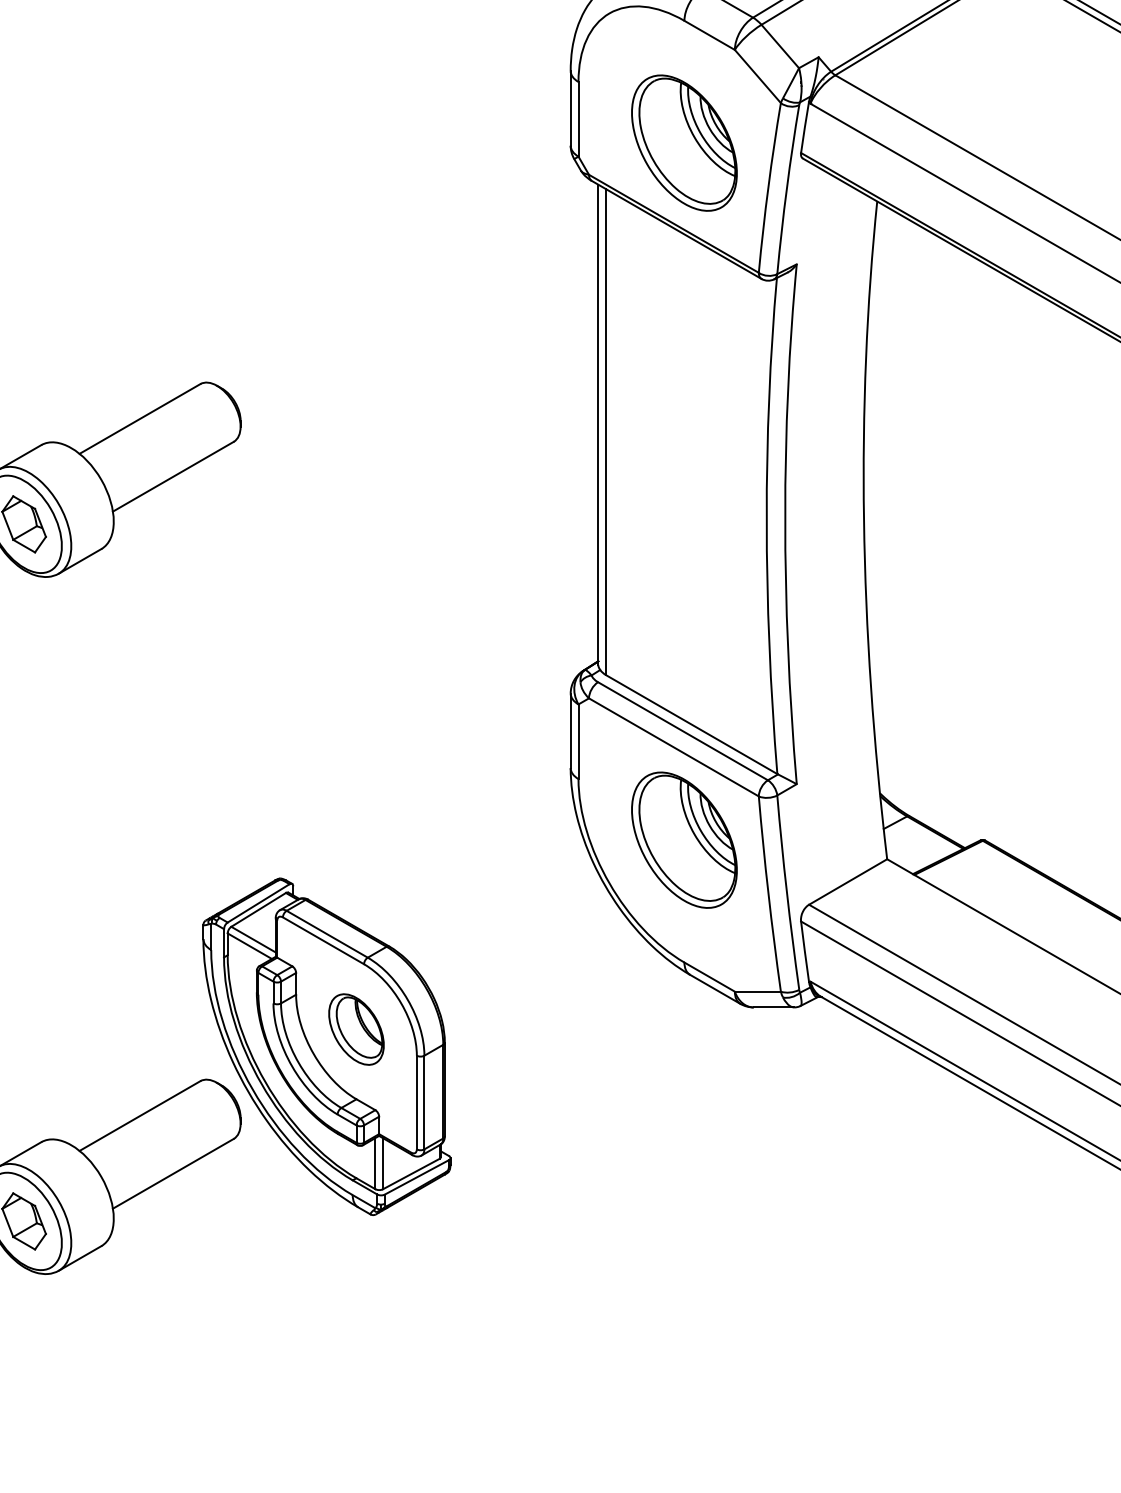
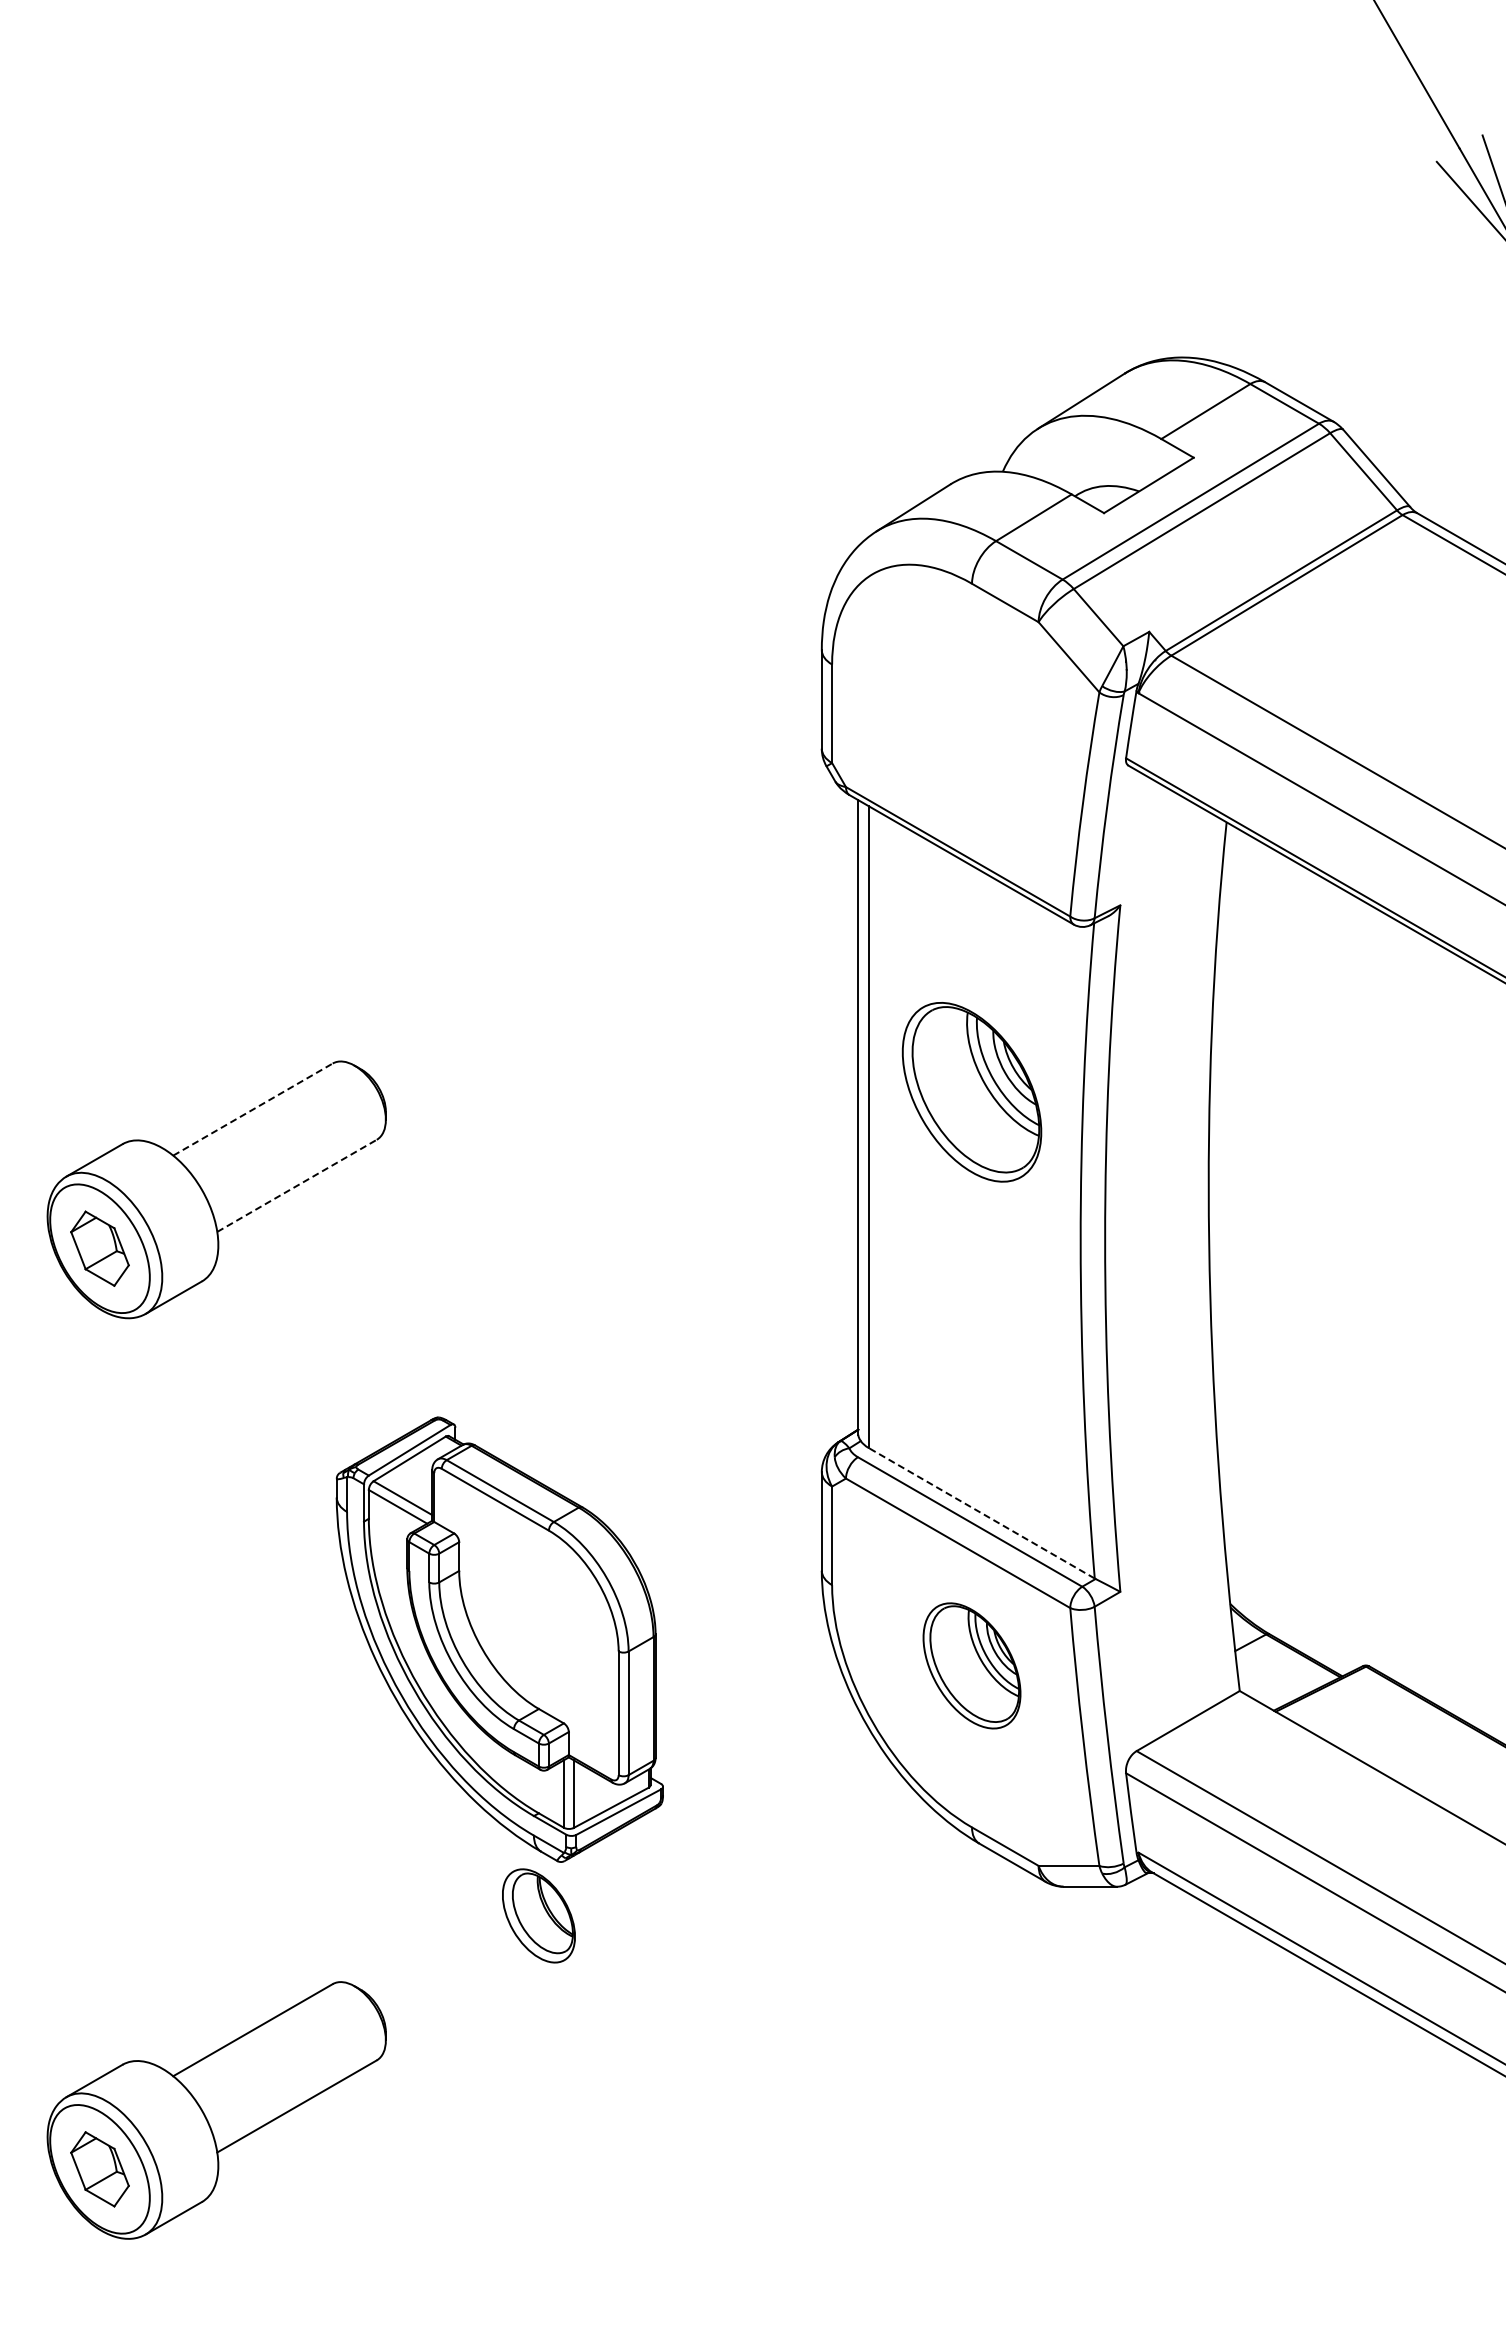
part: (684, 143) -> (971, 1092), moved
line: (140, 418) -> (253, 1109), solid -> dashed
line: (173, 476) -> (297, 1185), solid -> dashed
line: (691, 724) -> (981, 1513), solid -> dashed
part: (684, 839) -> (971, 1665), size x0.7
part: (326, 1046) -> (499, 1639), moved

